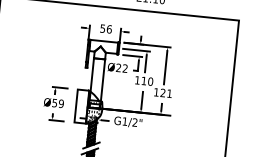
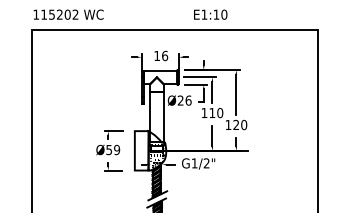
text: (102, 29) -> (156, 56), 56 -> 16
text: (125, 68) -> (188, 100), Ø22 -> Ø26
text: (169, 93) -> (244, 124), 121 -> 120

